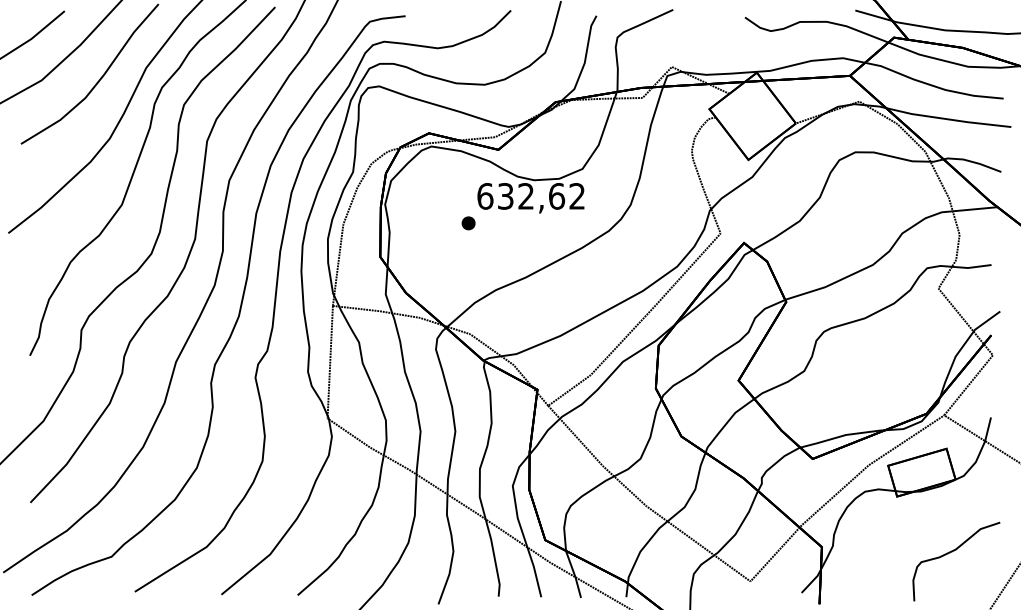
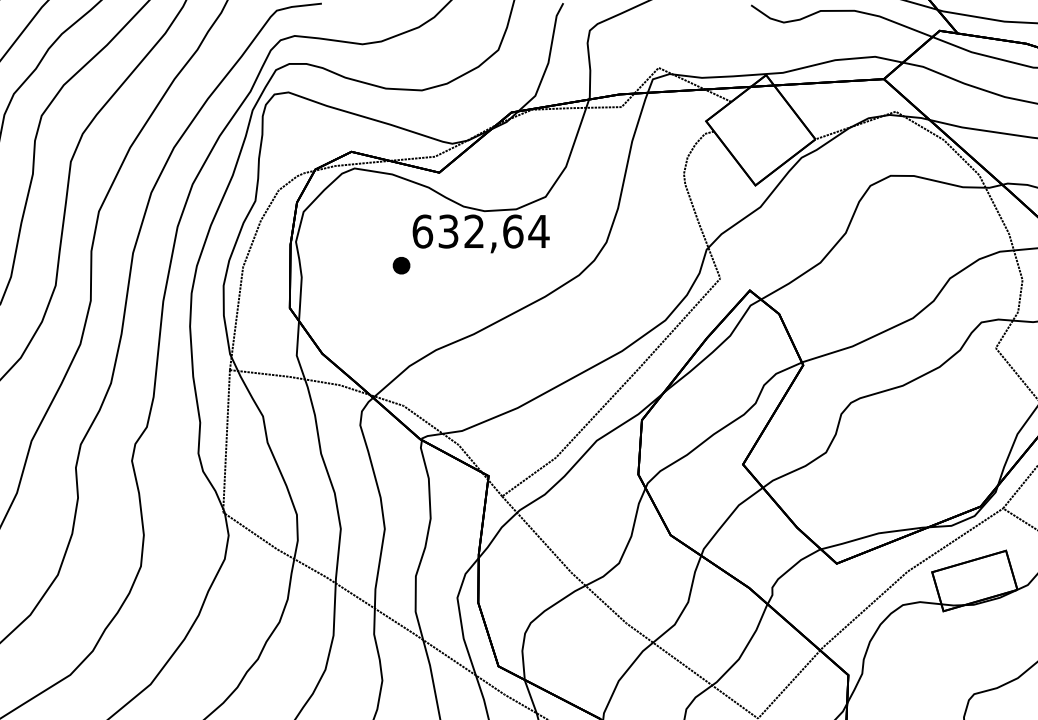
text: (576, 196) -> (537, 231), 632,62 -> 632,64

